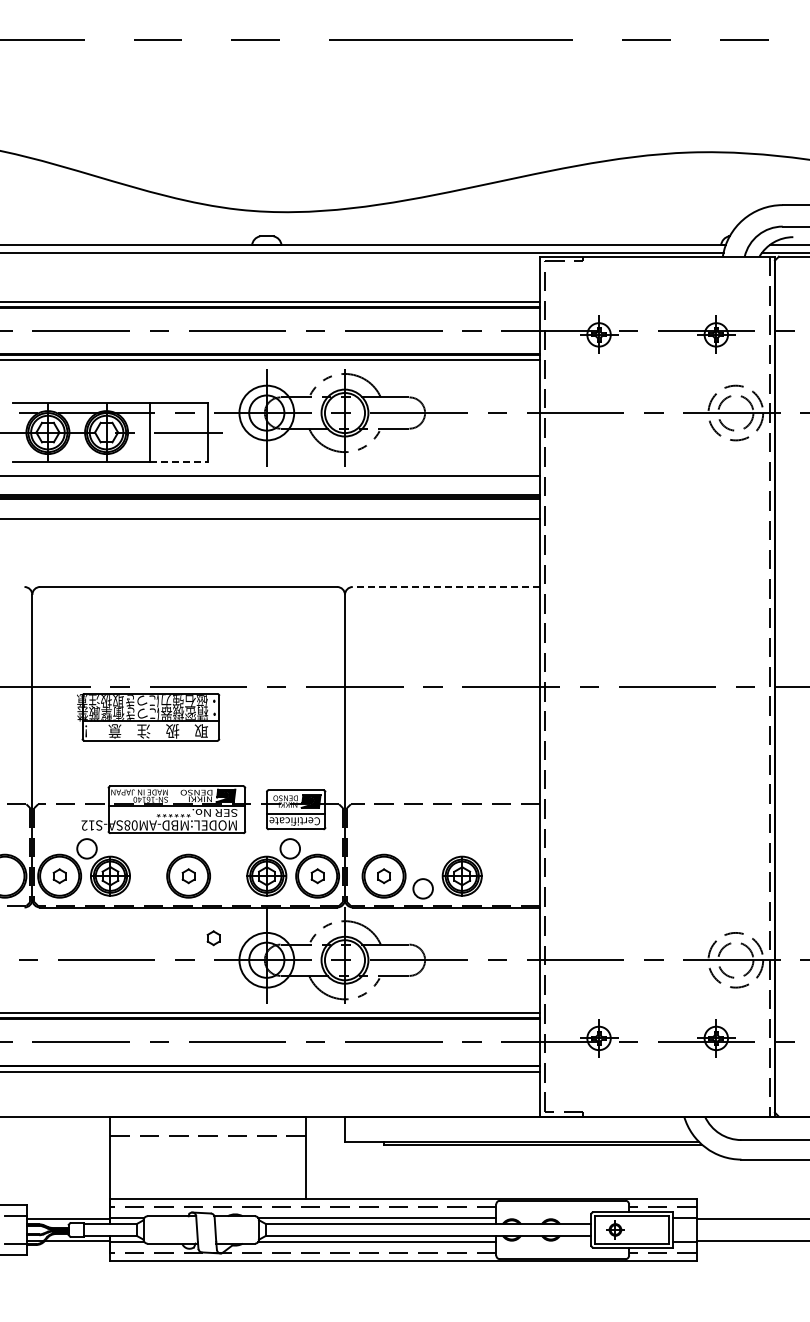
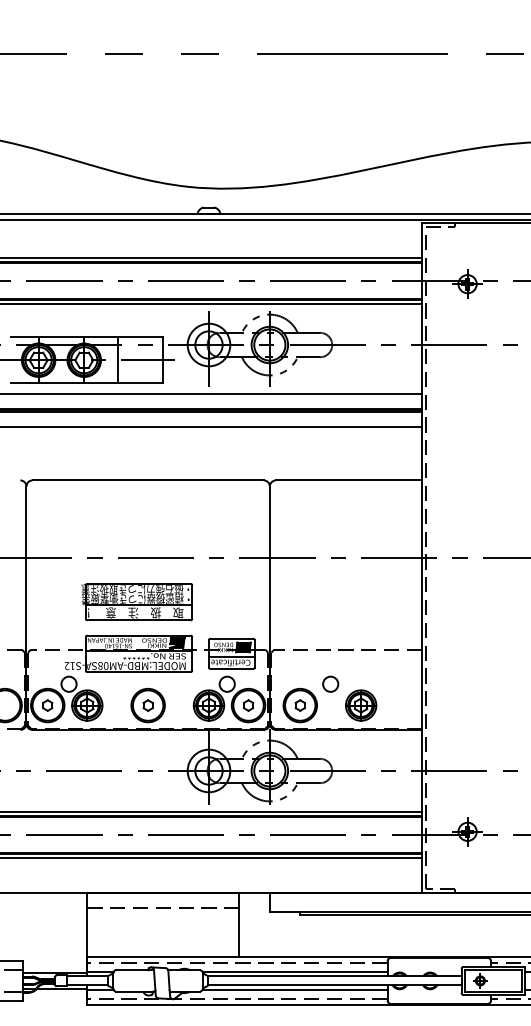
line: (179, 461) -> (141, 382), dashed -> solid
line: (446, 586) -> (348, 480), dashed -> solid
part: (148, 717) -> (137, 602), moved
circle: (422, 888) -> (330, 683), moved
part: (213, 938) -> (167, 754), removed

